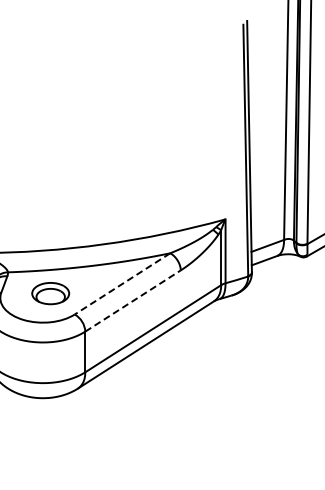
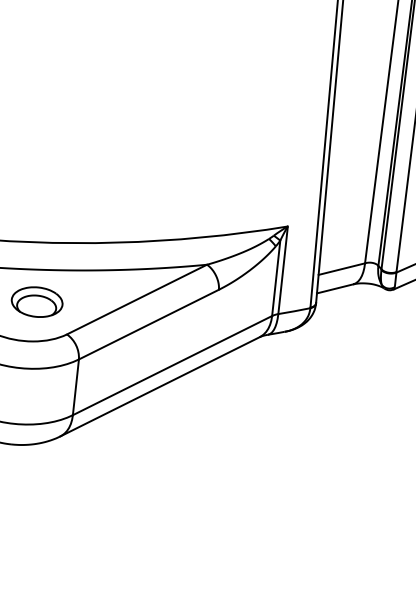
line: (122, 283) -> (137, 299), dashed -> solid
line: (133, 301) -> (149, 325), dashed -> solid

